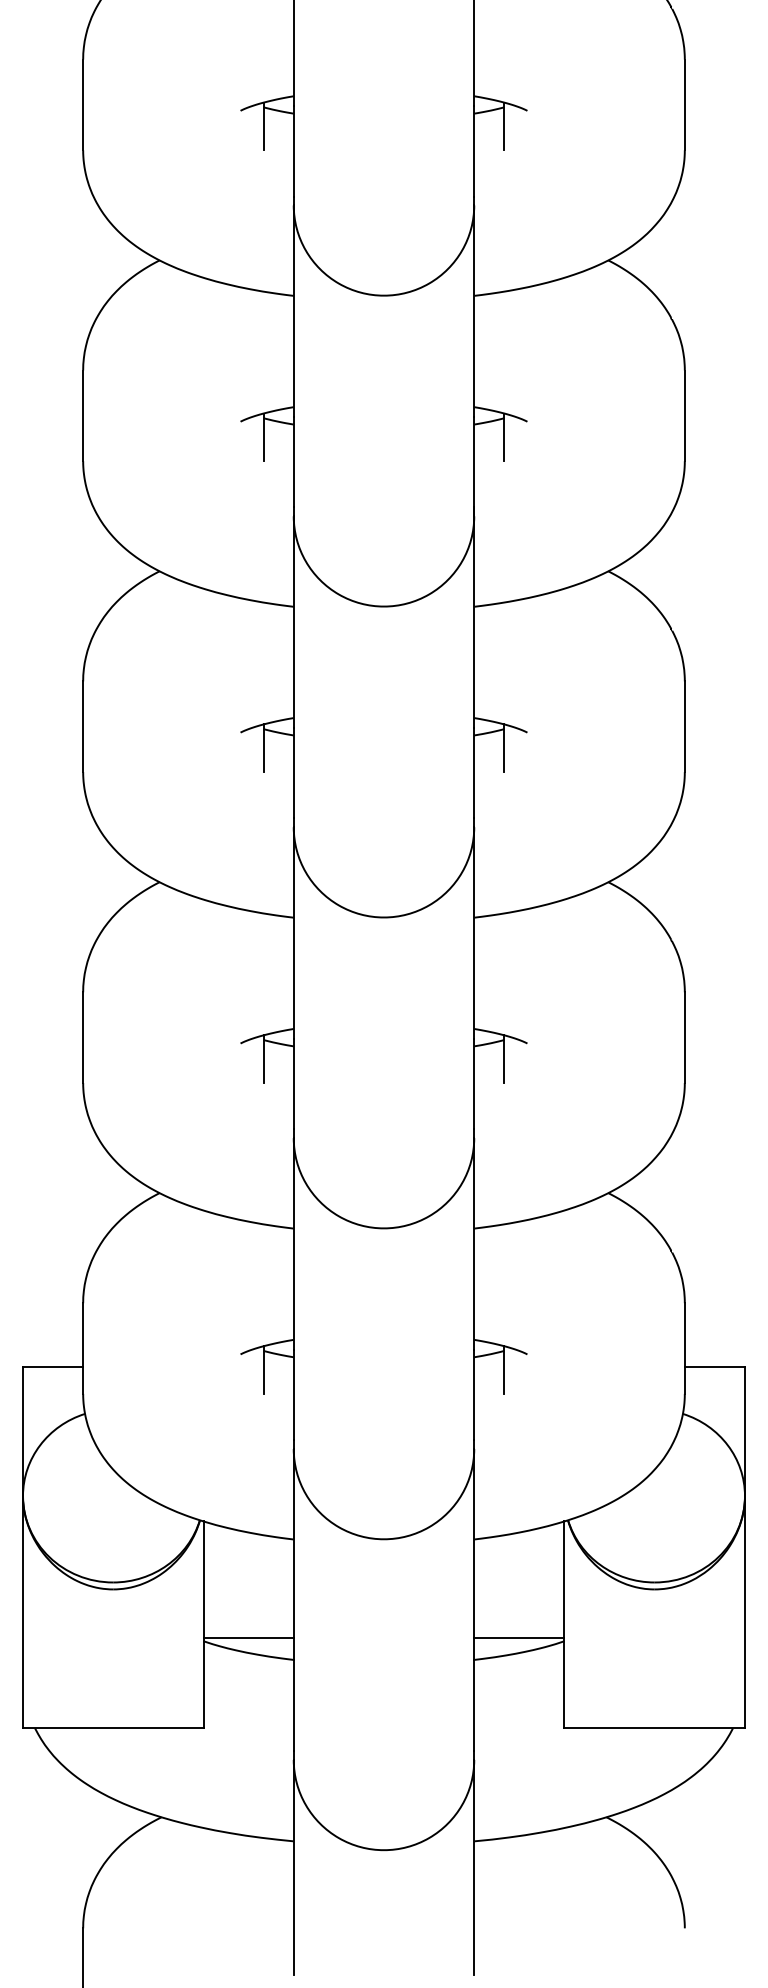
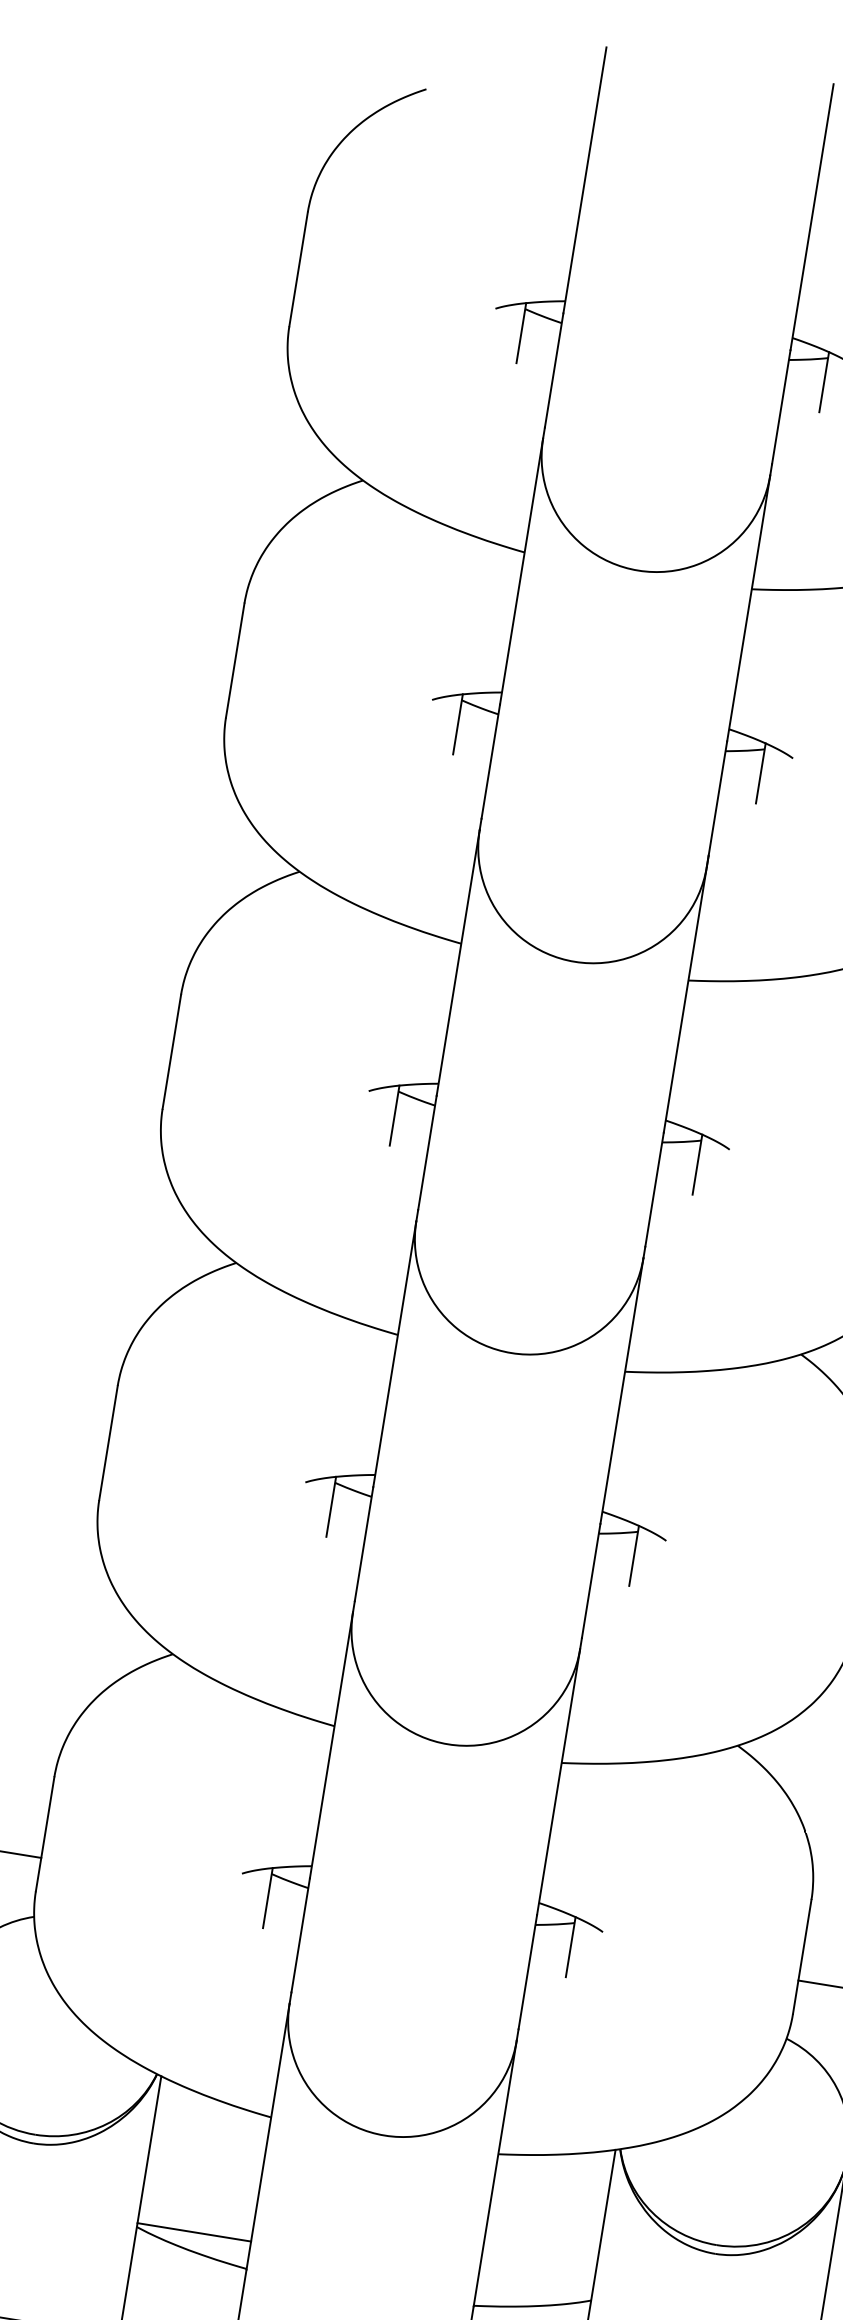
line: (519, 1638) -> (535, 2288), removed

